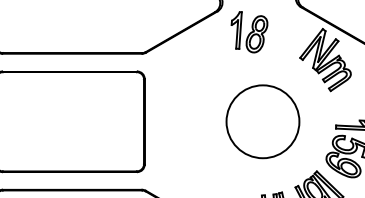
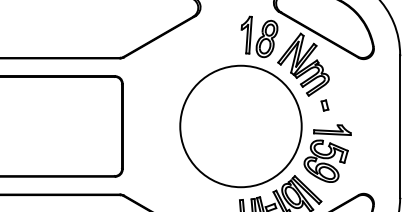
part: (249, 31) -> (259, 36), moved
part: (346, 100) -> (324, 105), added
circle: (262, 121) -> (240, 126), size x1.67

